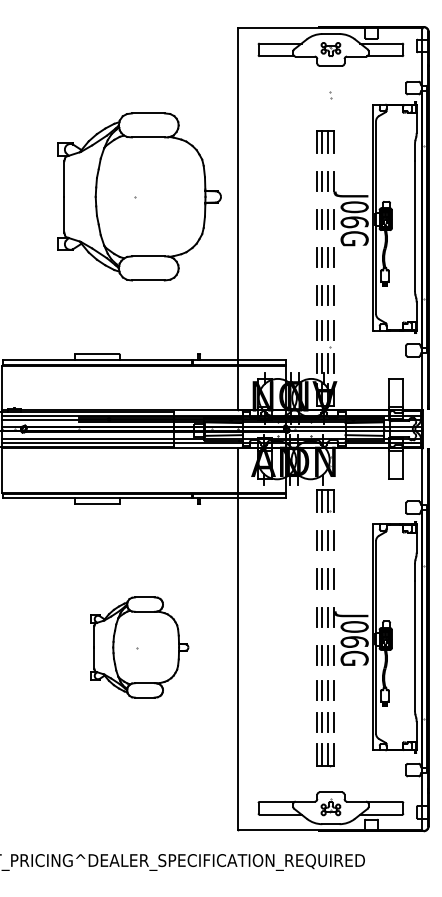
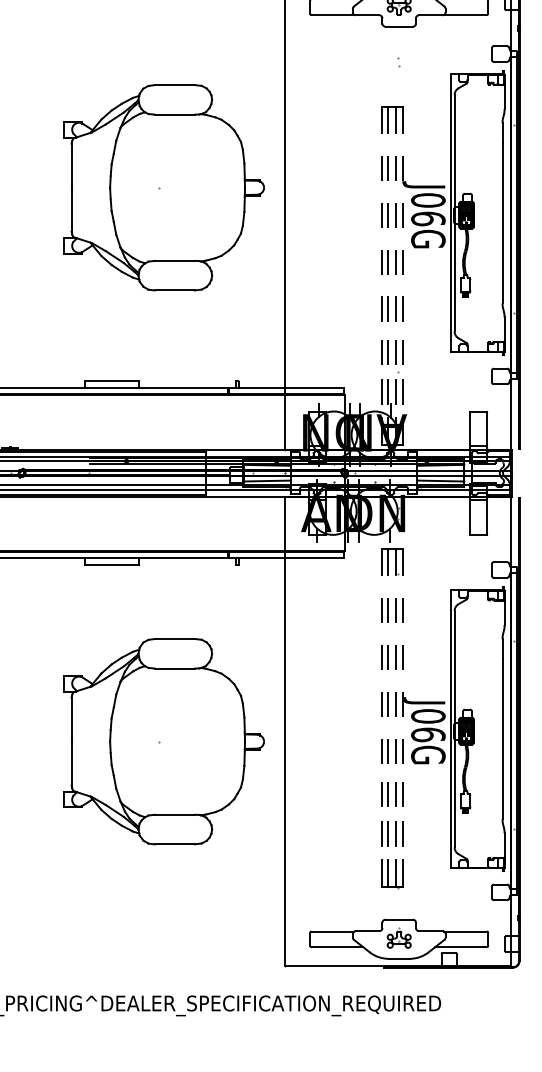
part: (139, 647) -> (163, 741), size x1.67

